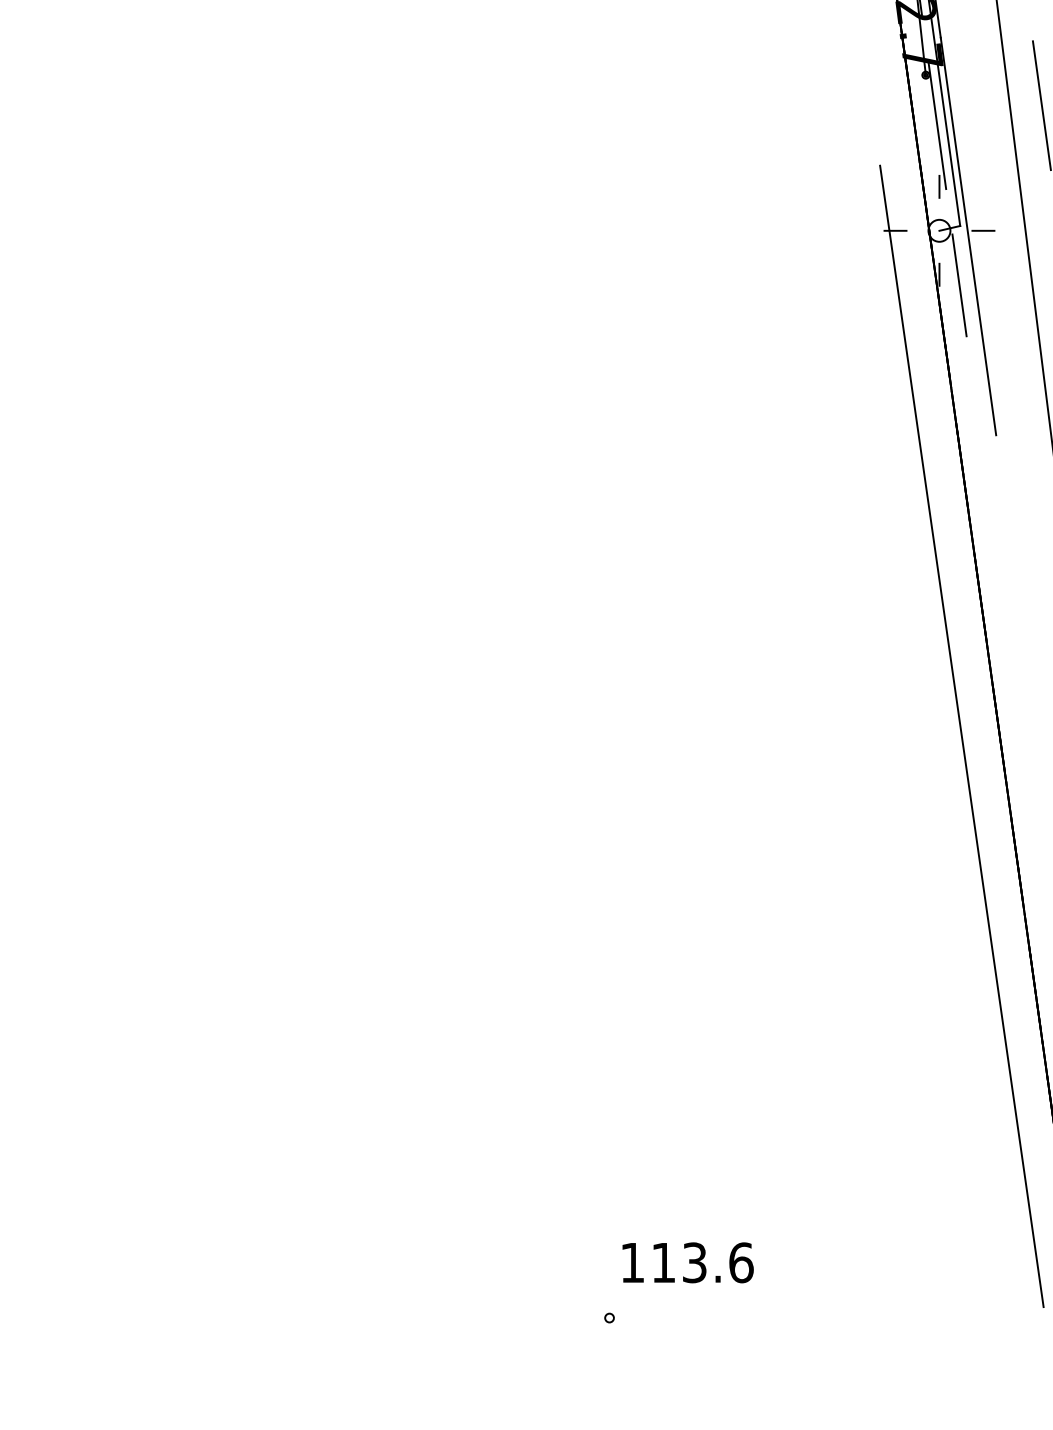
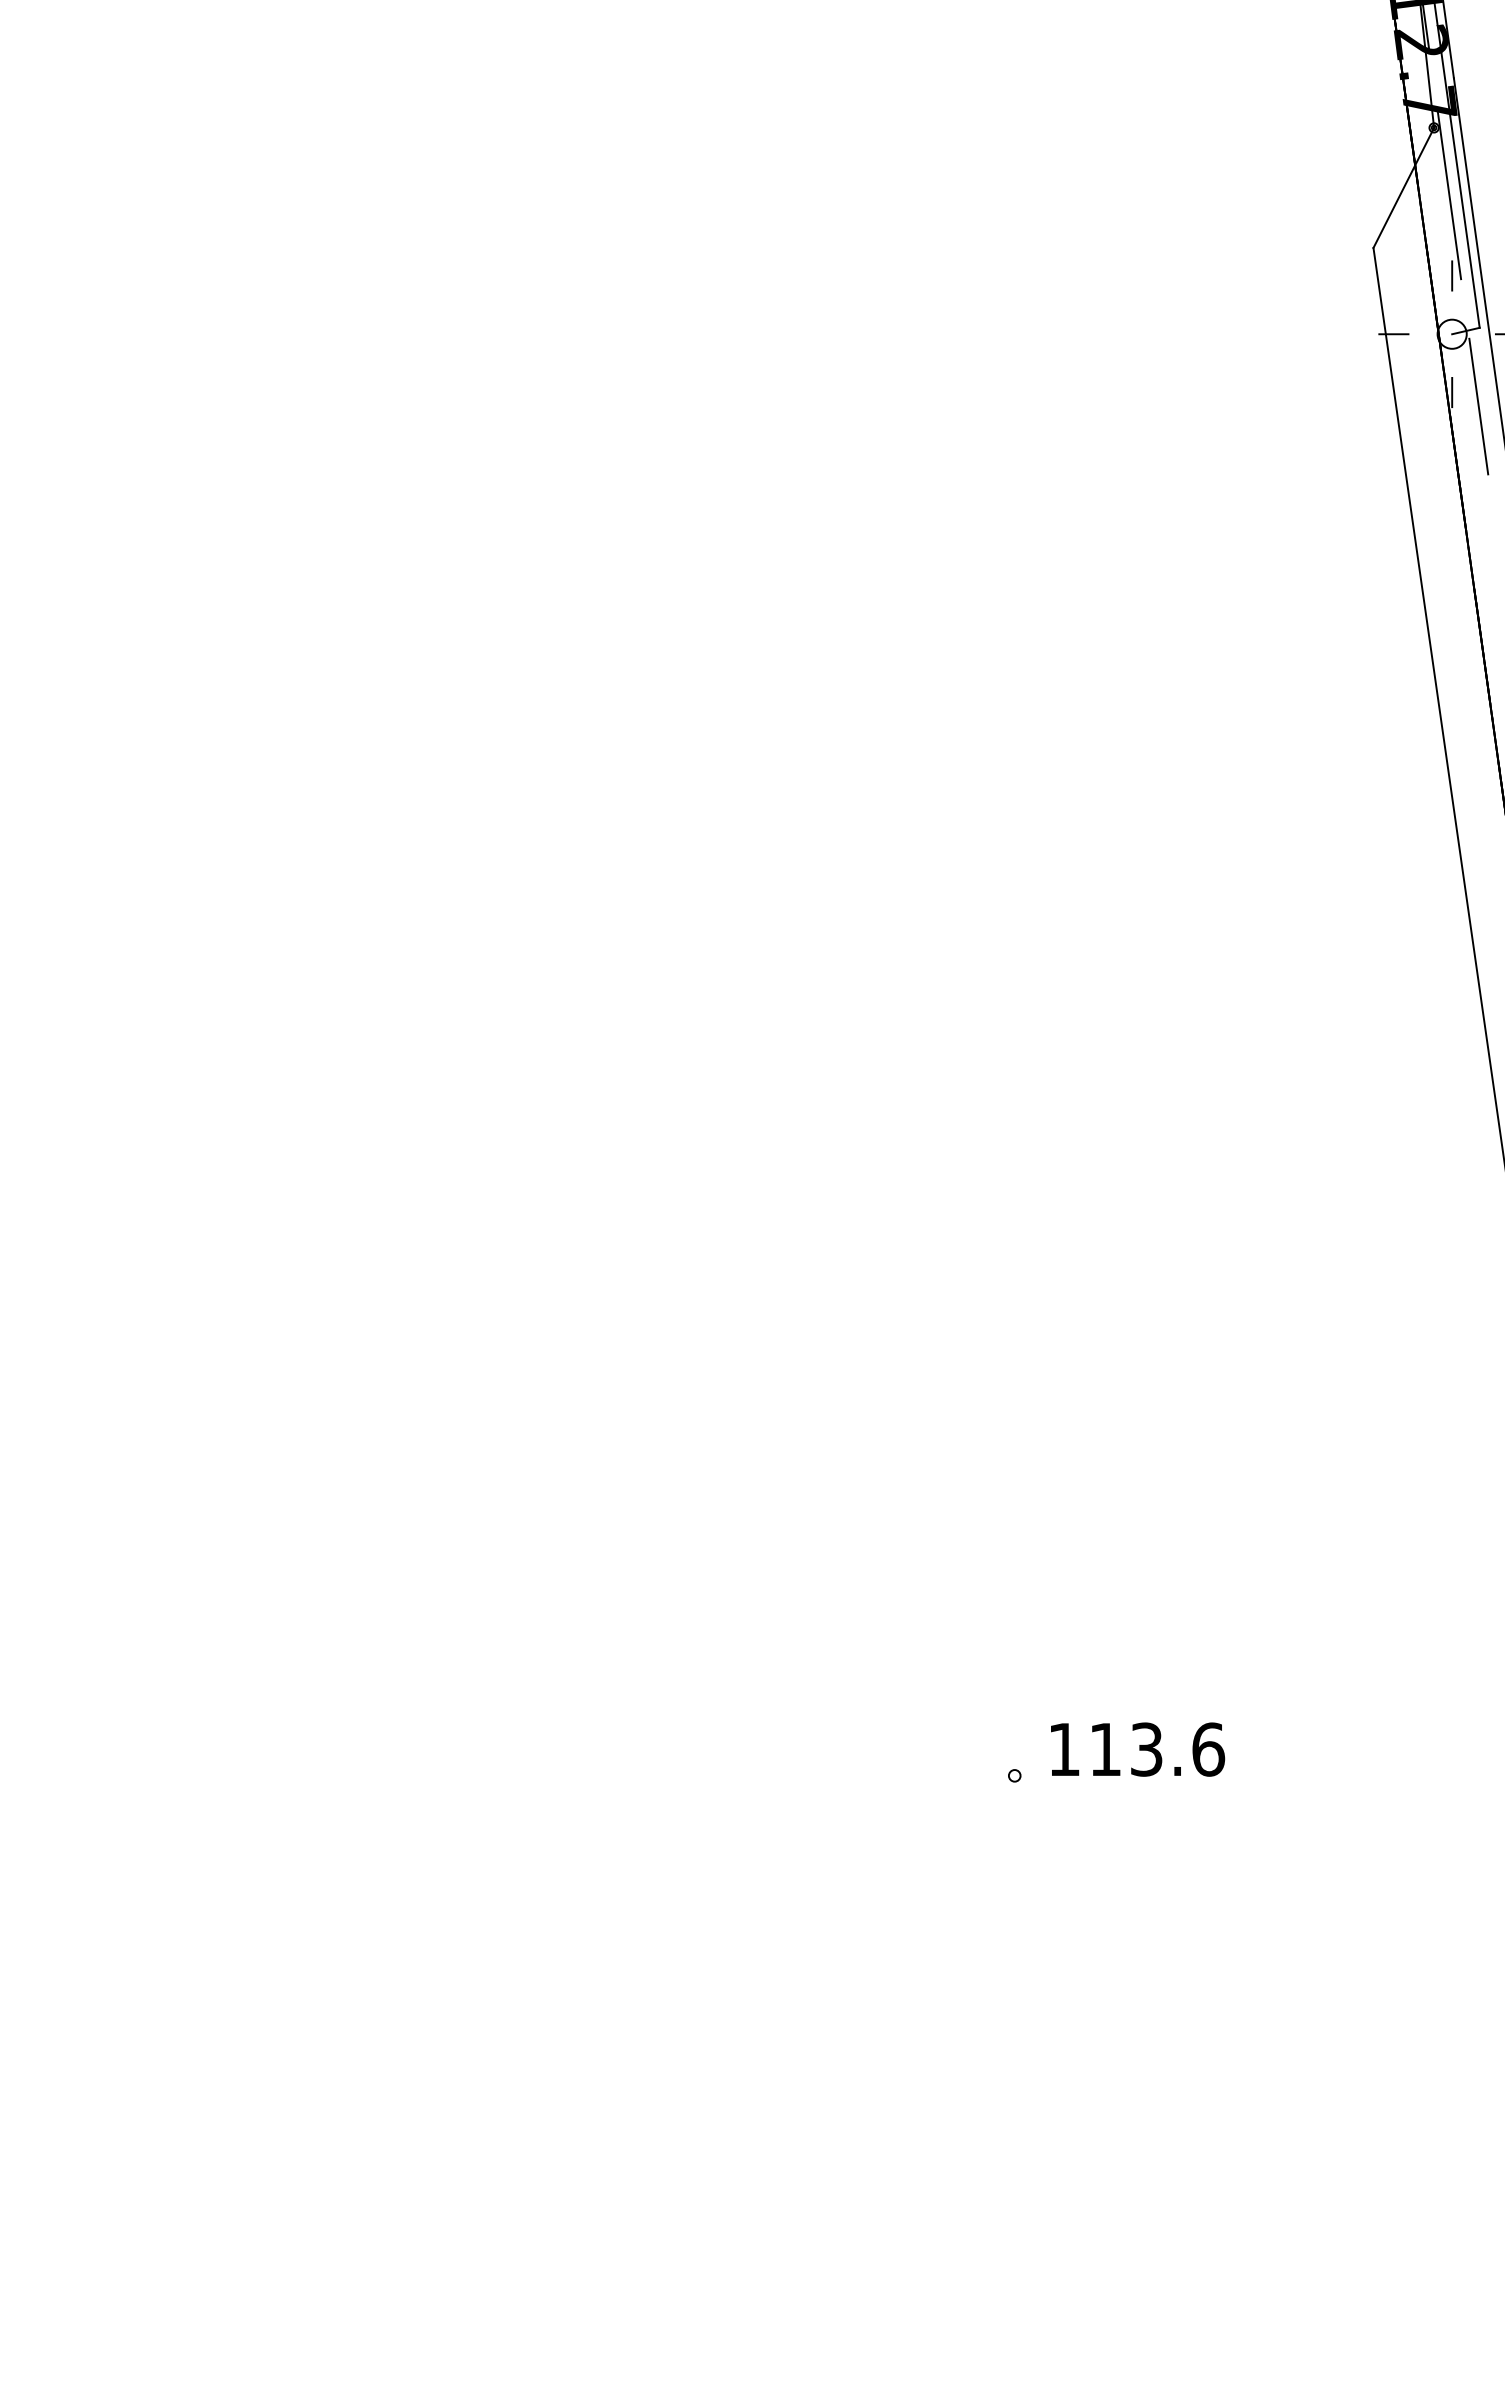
line: (902, 120) -> (1403, 187), added
text: (688, 1262) -> (1138, 1749), moved

